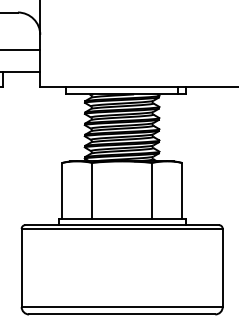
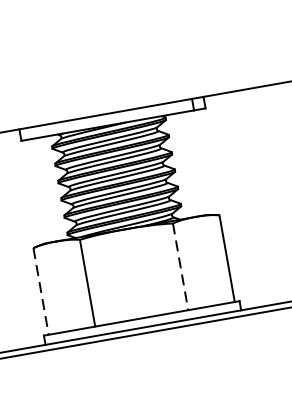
line: (62, 191) -> (41, 291), solid -> dashed
line: (152, 191) -> (181, 267), solid -> dashed

